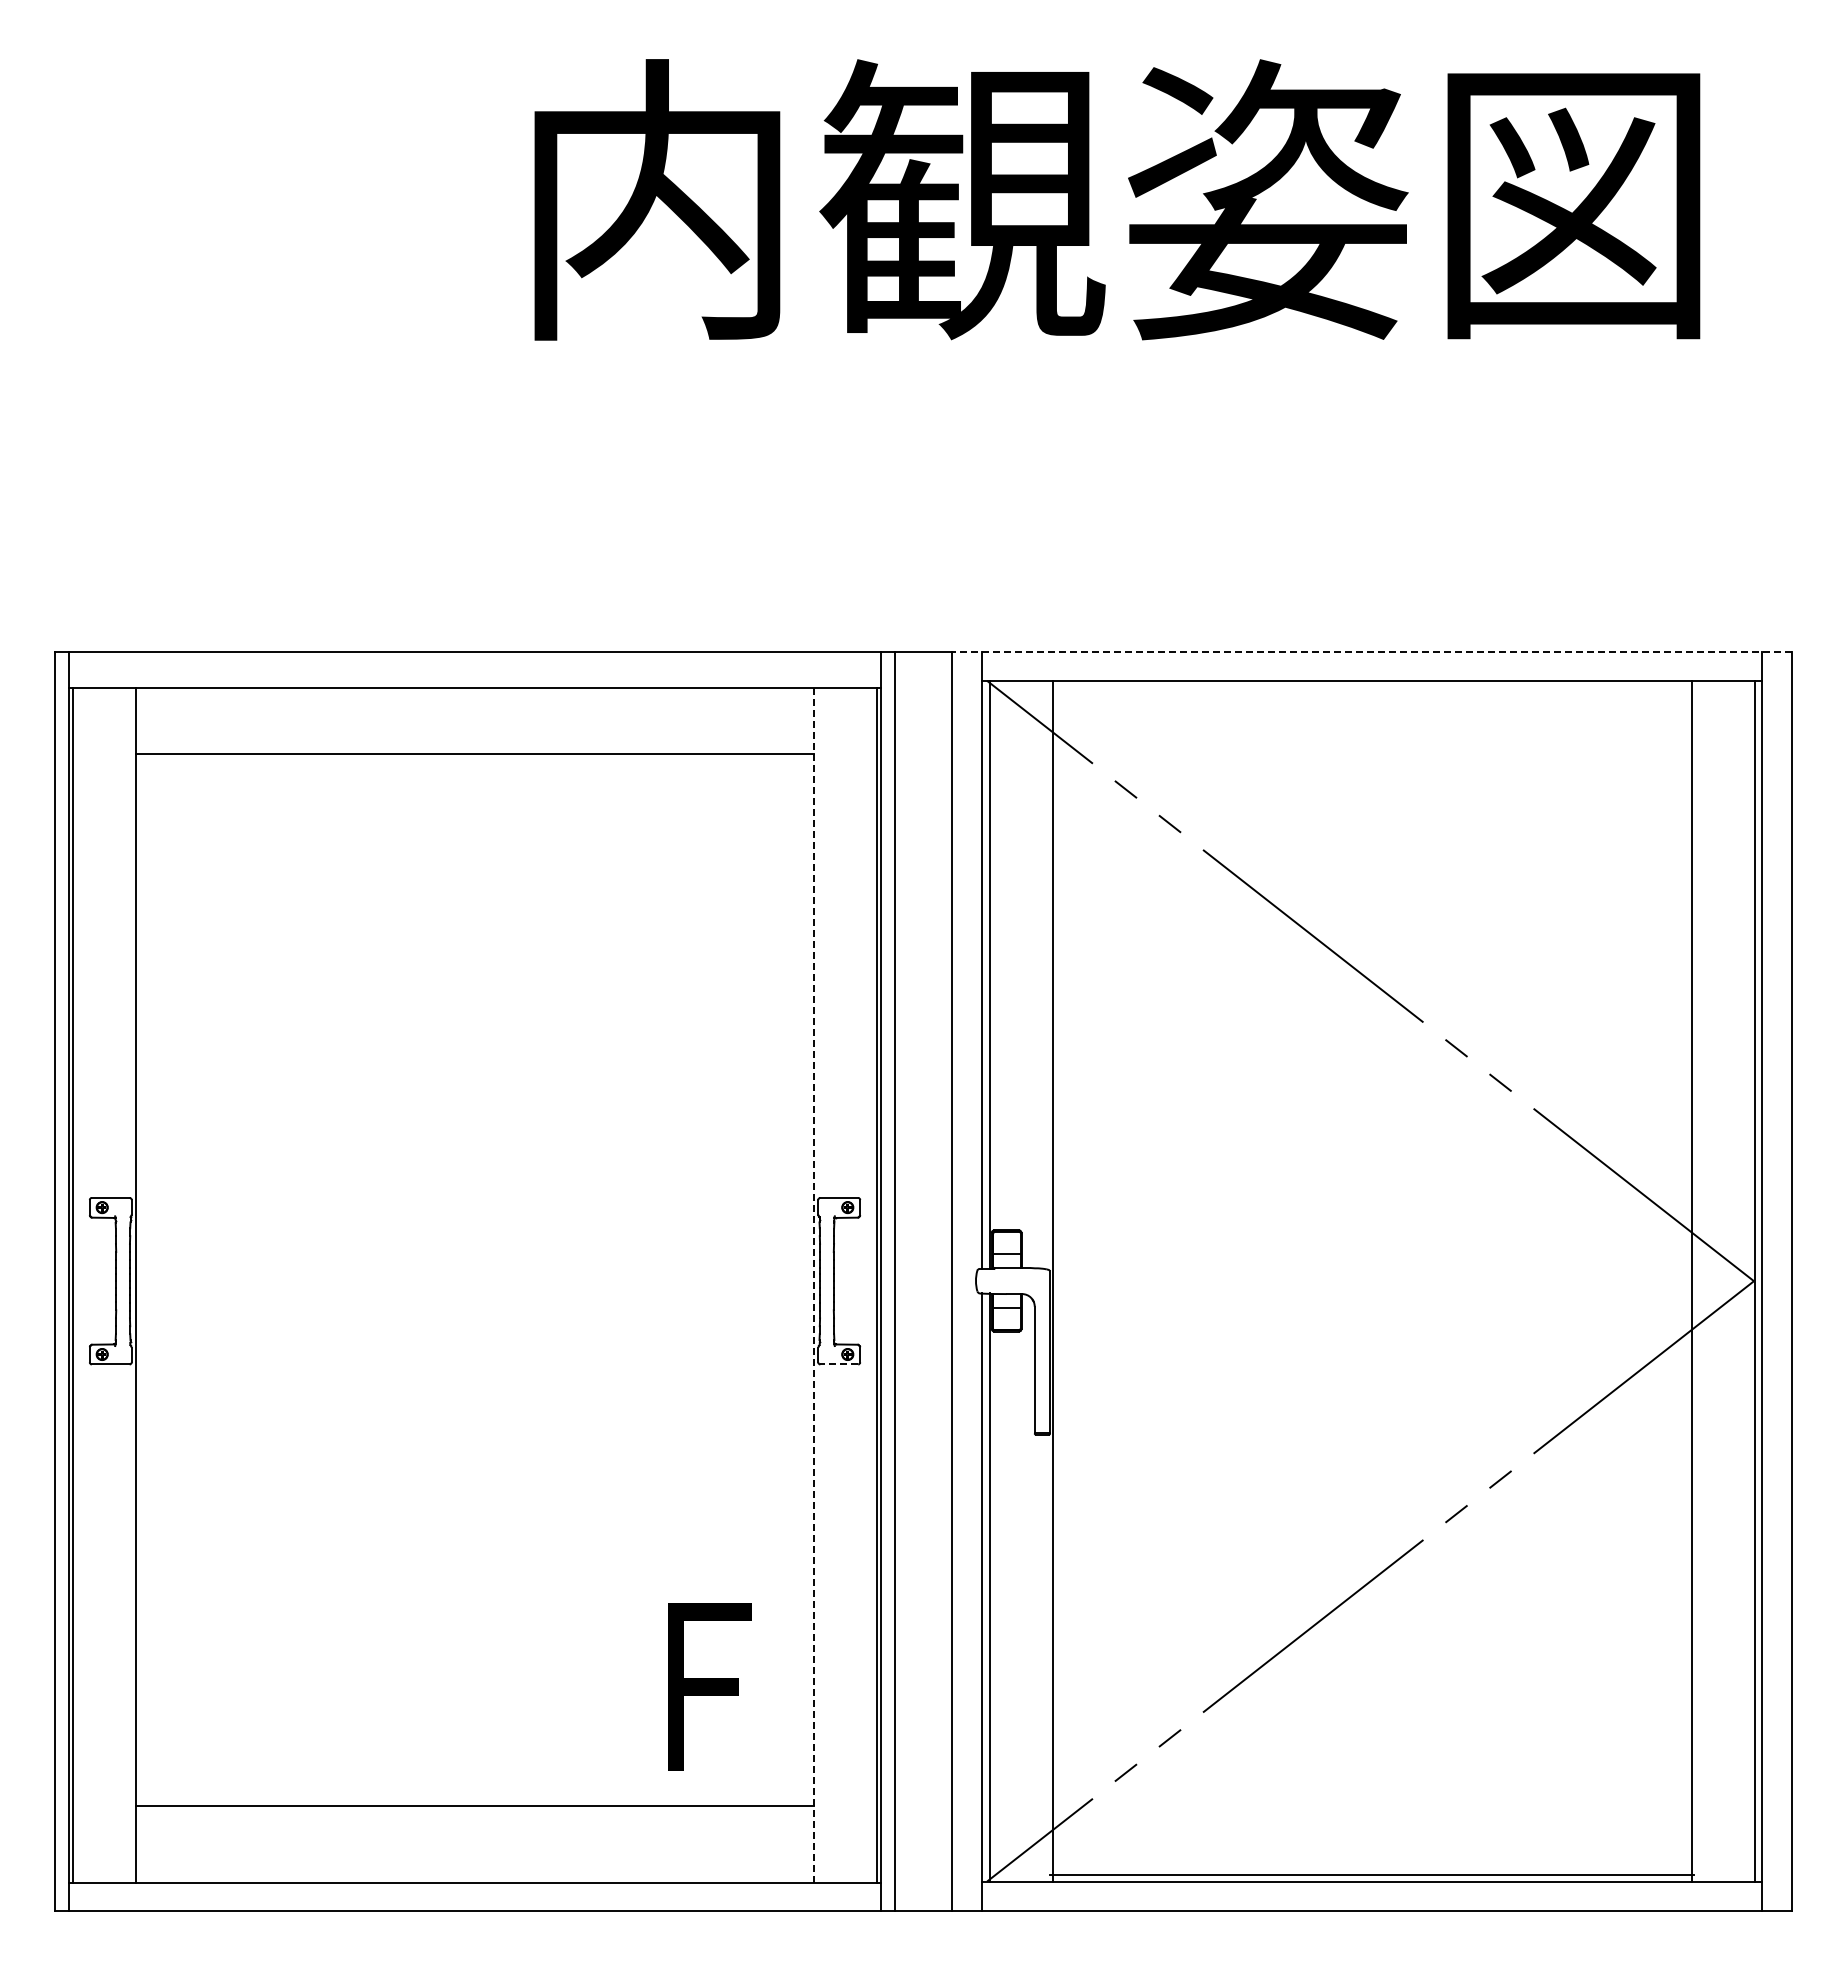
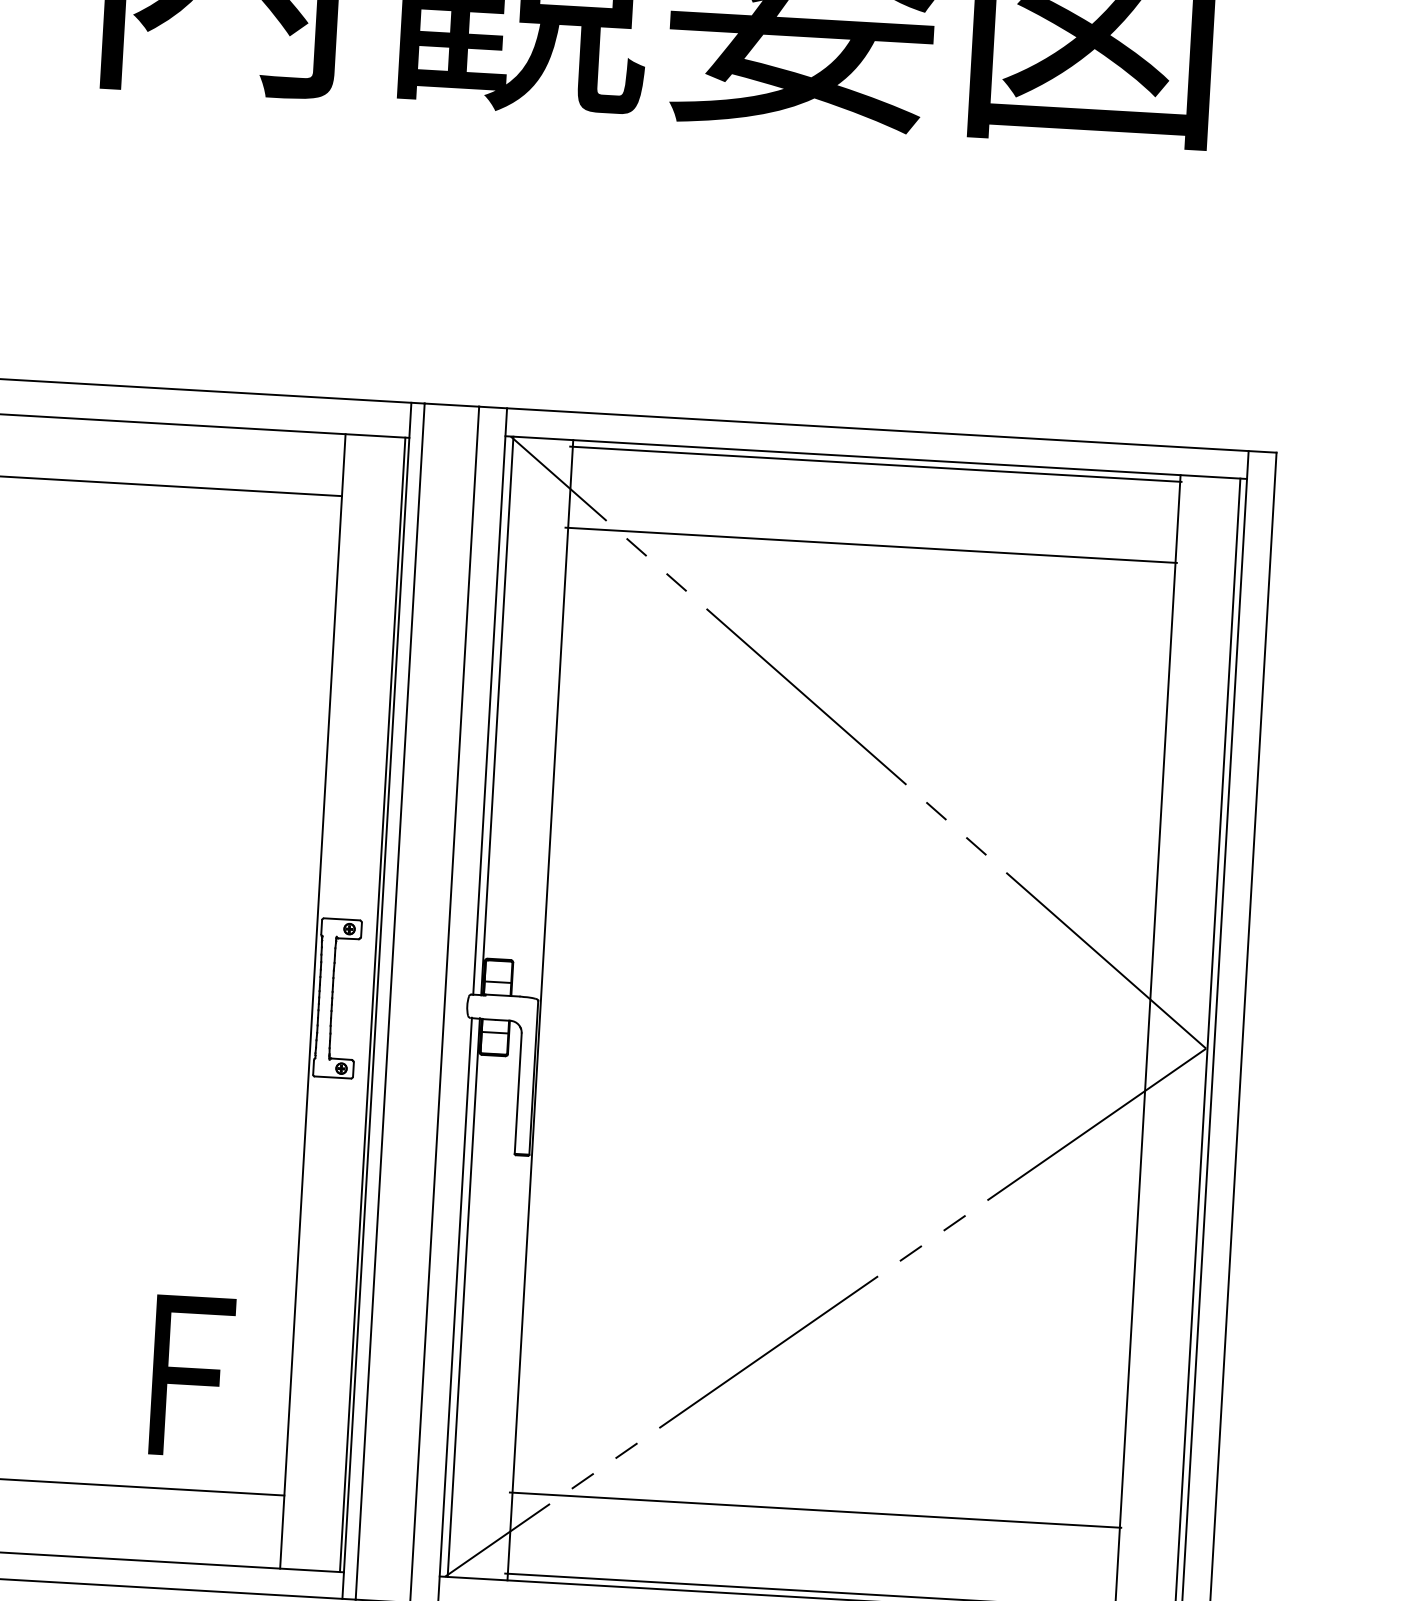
line: (1371, 651) -> (877, 429), dashed -> solid
line: (1371, 687) -> (875, 463), added
line: (1371, 773) -> (870, 545), added
line: (813, 1285) -> (312, 1001), dashed -> solid
line: (839, 1364) -> (333, 1077), dashed -> solid
line: (1371, 1789) -> (815, 1510), added

